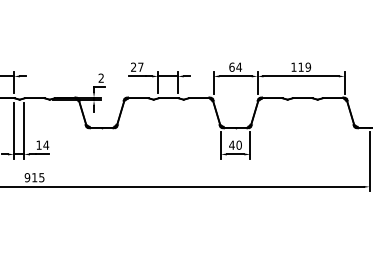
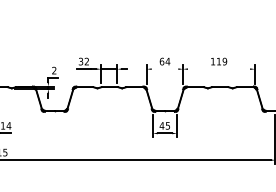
text: (137, 66) -> (84, 60), 27 -> 32
line: (235, 76) -> (164, 69), removed
line: (300, 76) -> (218, 69), removed
text: (238, 144) -> (167, 125), 40 -> 45

